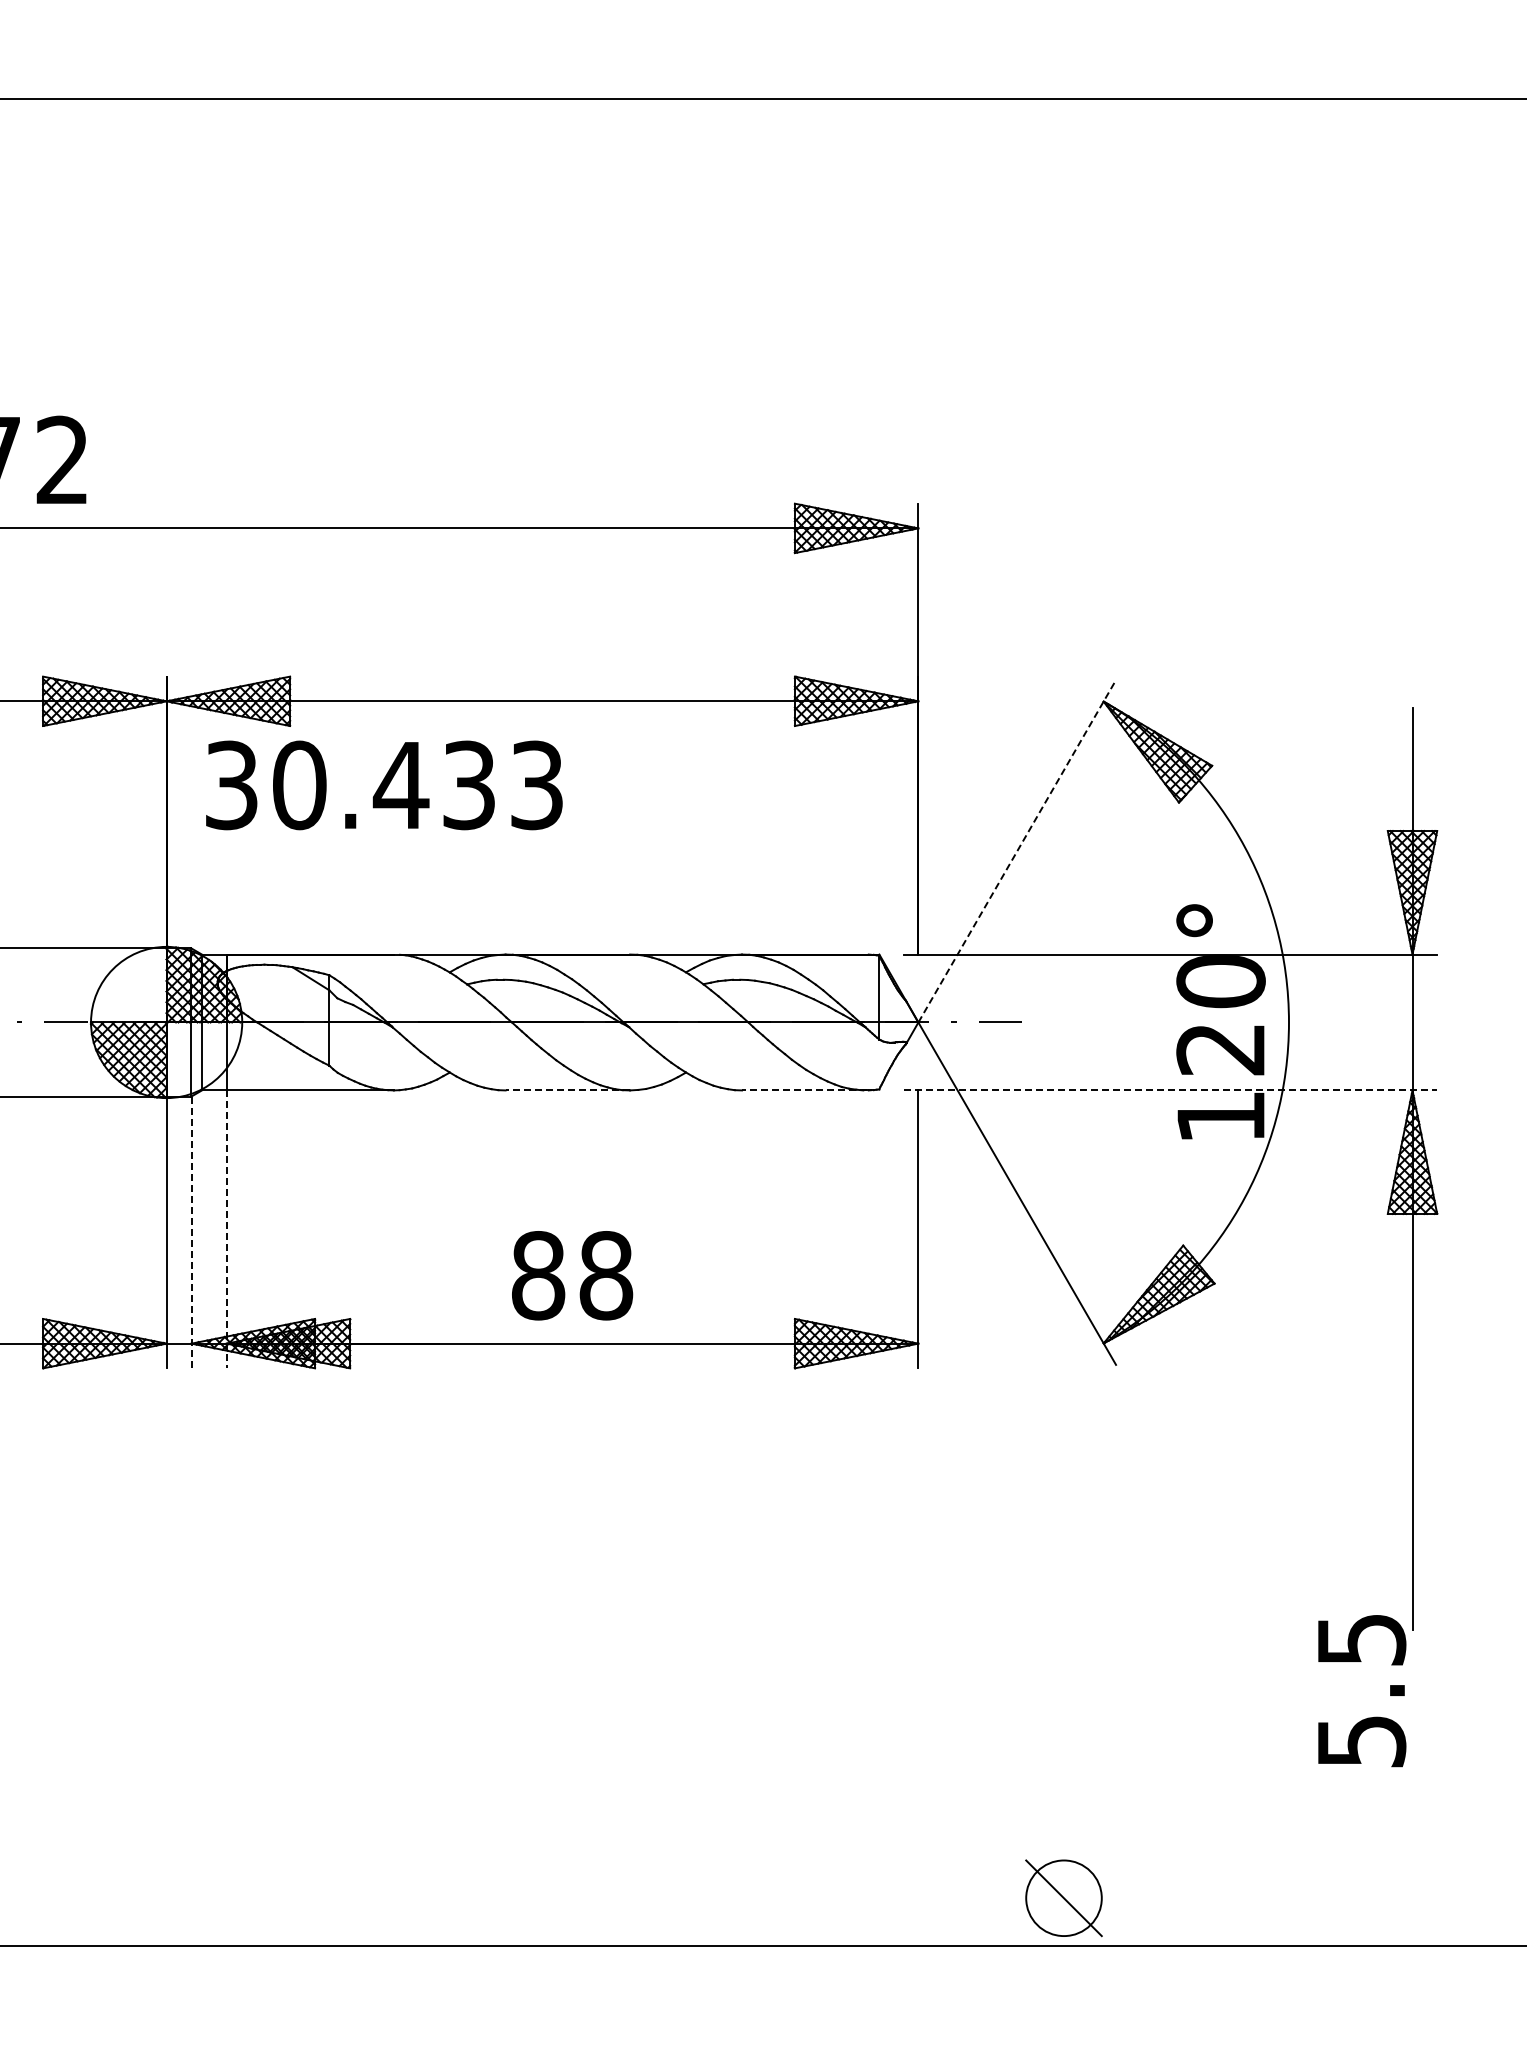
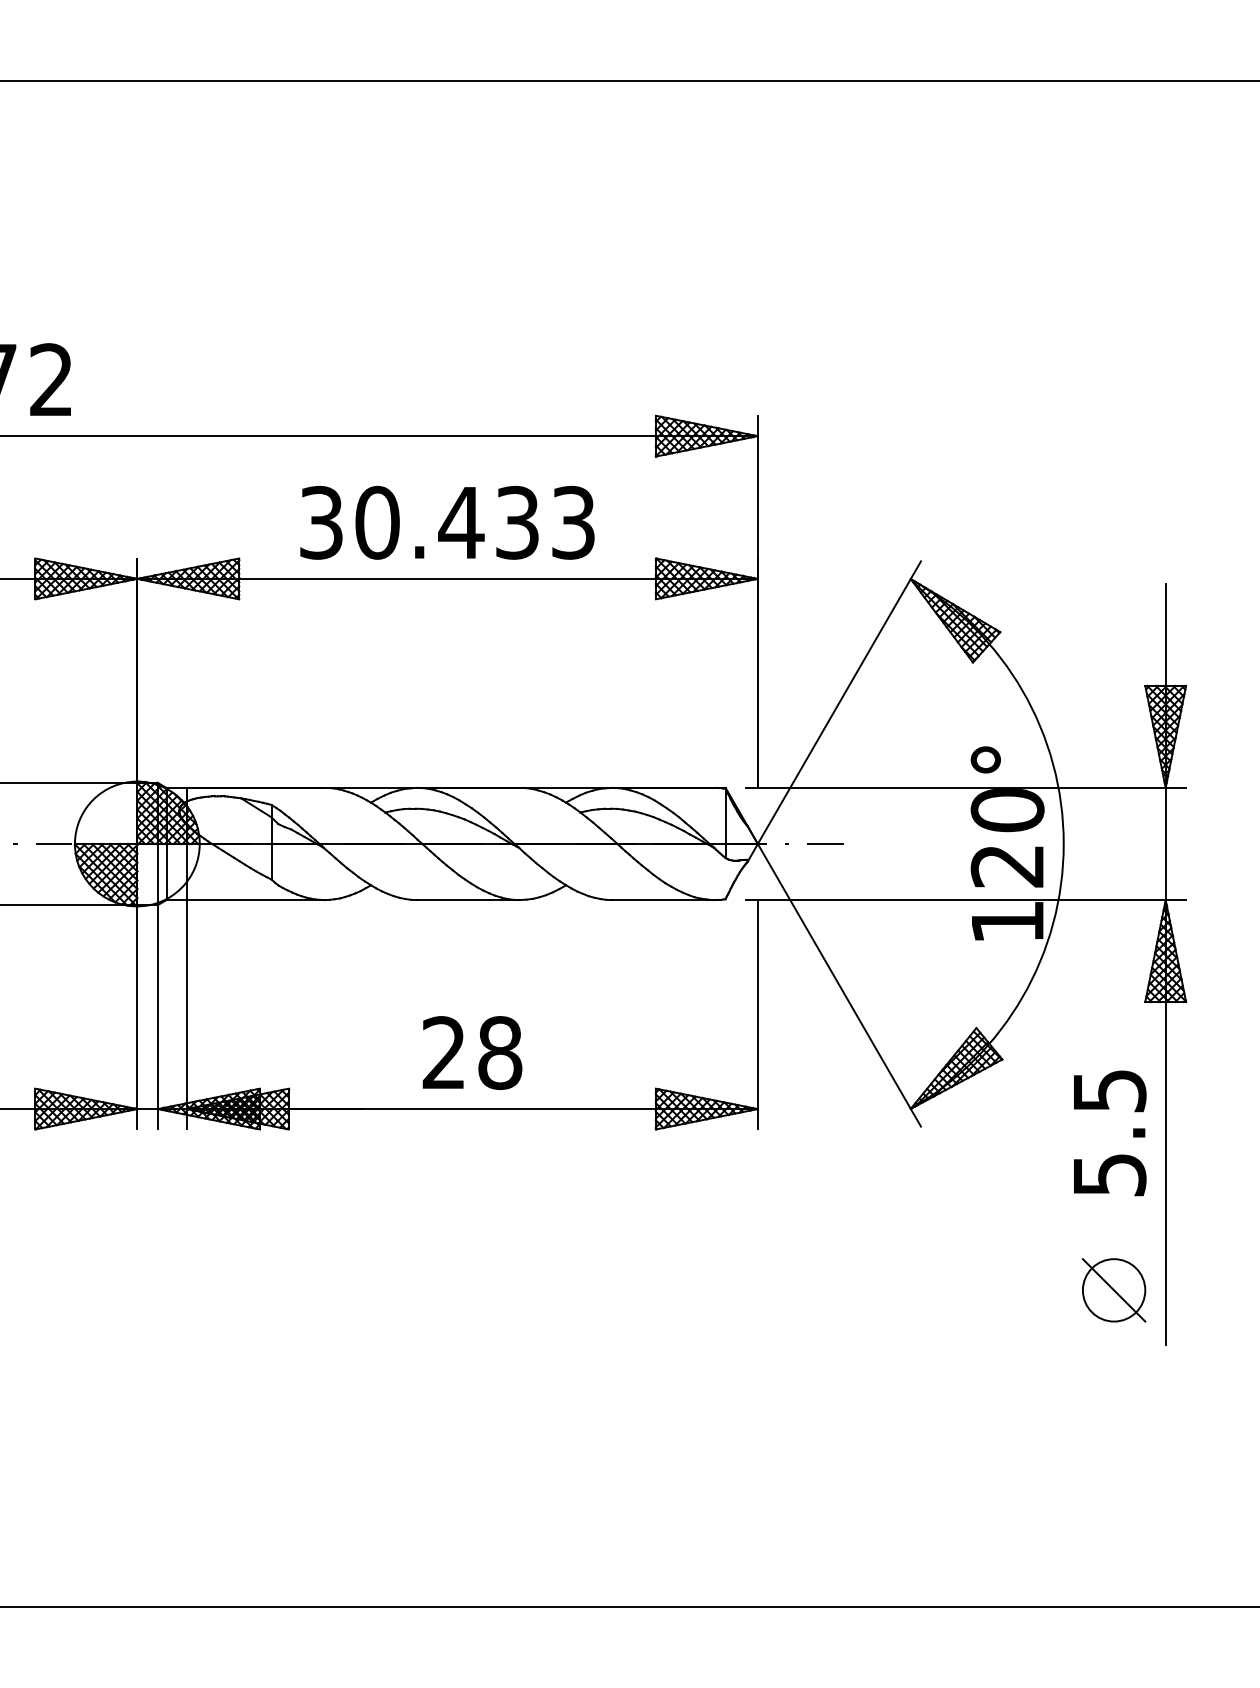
text: (384, 785) -> (447, 522), moved
line: (1017, 851) -> (839, 702), dashed -> solid
line: (567, 1090) -> (468, 900), dashed -> solid
line: (803, 1090) -> (663, 900), dashed -> solid
line: (1170, 1090) -> (965, 900), dashed -> solid
line: (226, 1229) -> (186, 1014), dashed -> solid
line: (191, 1232) -> (157, 1017), dashed -> solid
text: (538, 1275) -> (444, 1052), 88 -> 28
text: (1362, 1691) -> (1110, 1133), moved
part: (1063, 1898) -> (1113, 1290), moved

